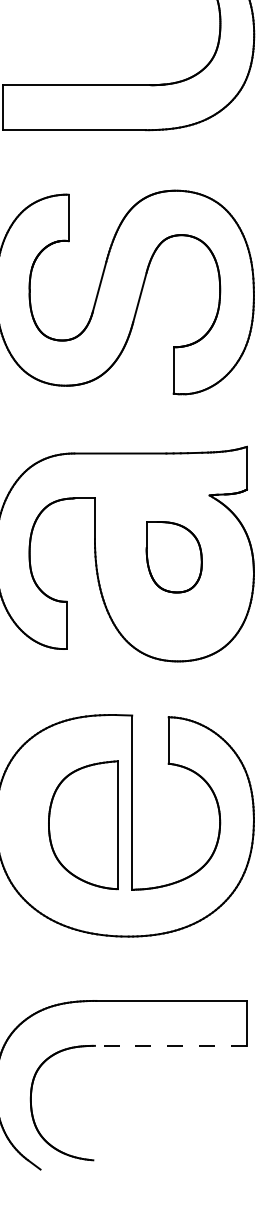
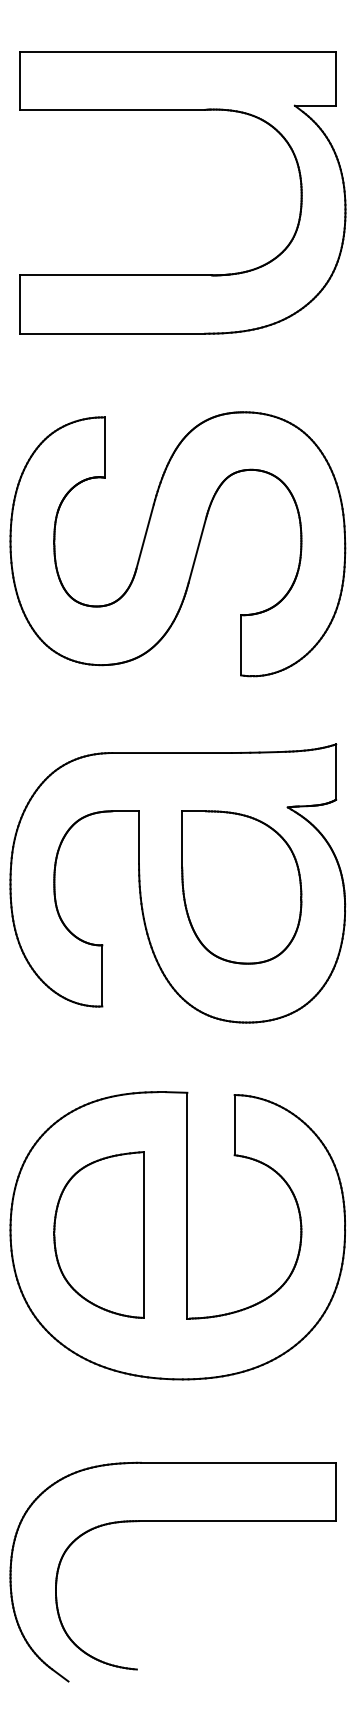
part: (173, 557) -> (241, 887), size x1.67
part: (82, 824) -> (98, 1234), moved
line: (170, 1046) -> (237, 1521), dashed -> solid

